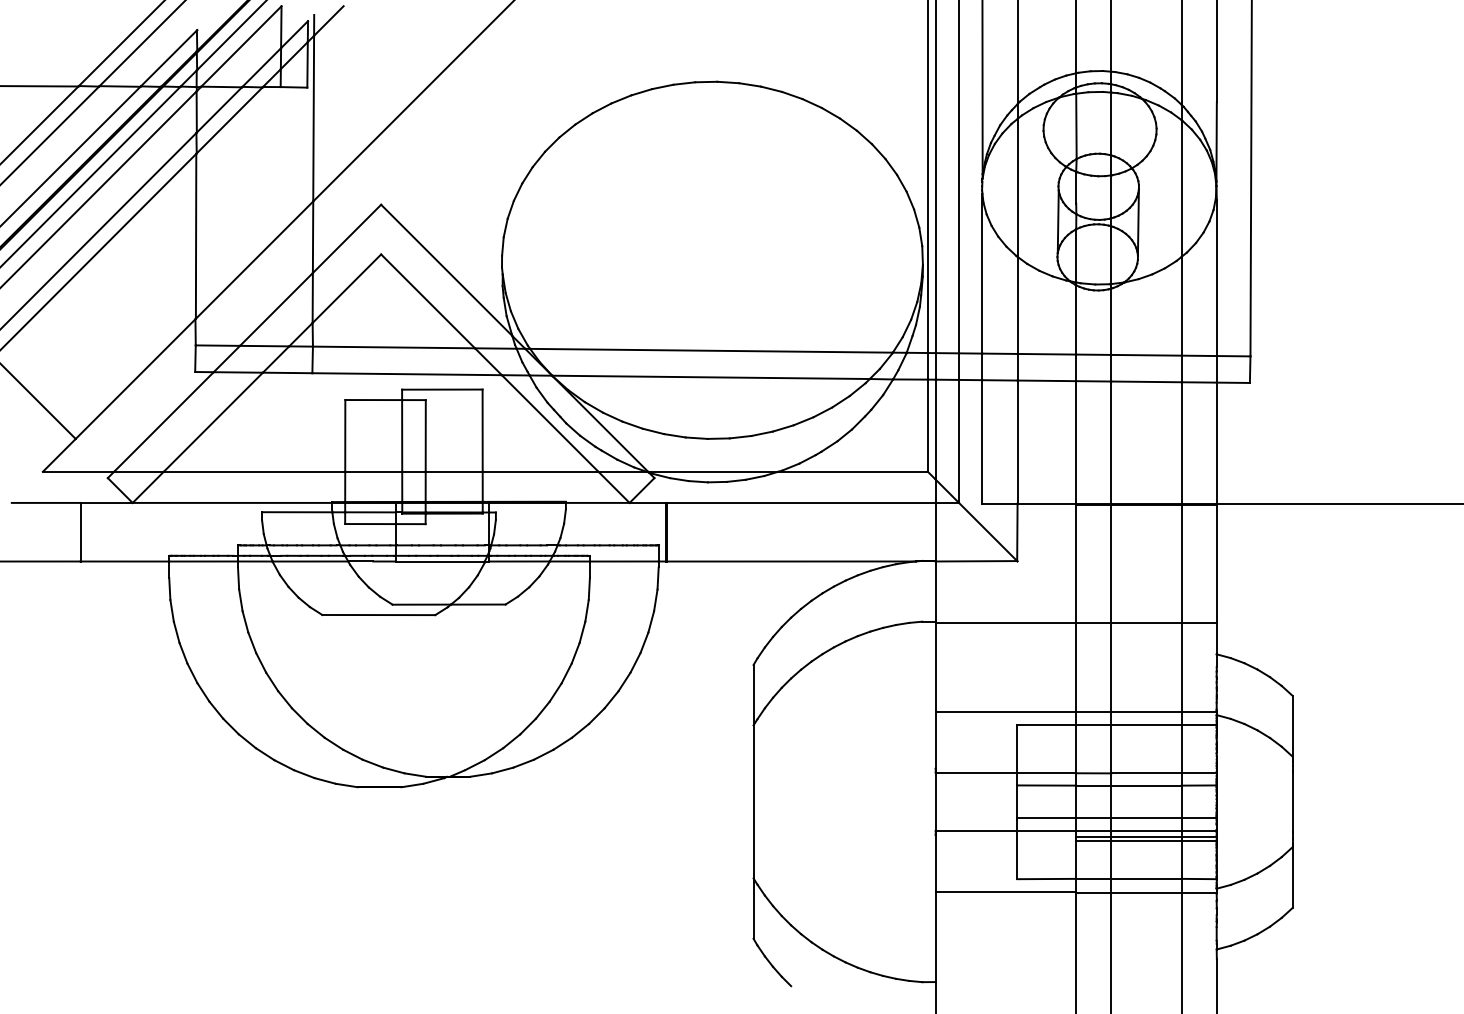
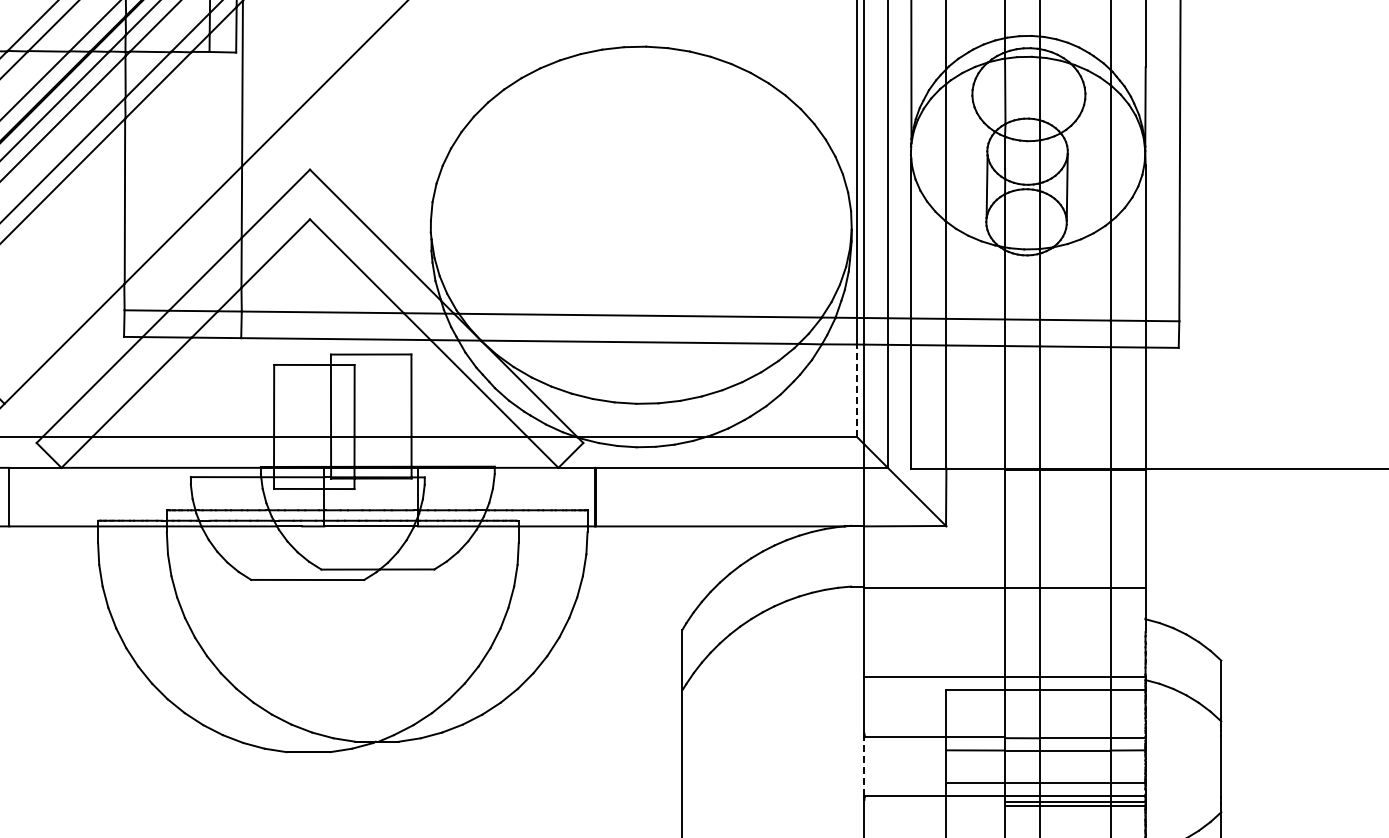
line: (927, 425) -> (856, 390), solid -> dashed
line: (935, 801) -> (864, 766), solid -> dashed

